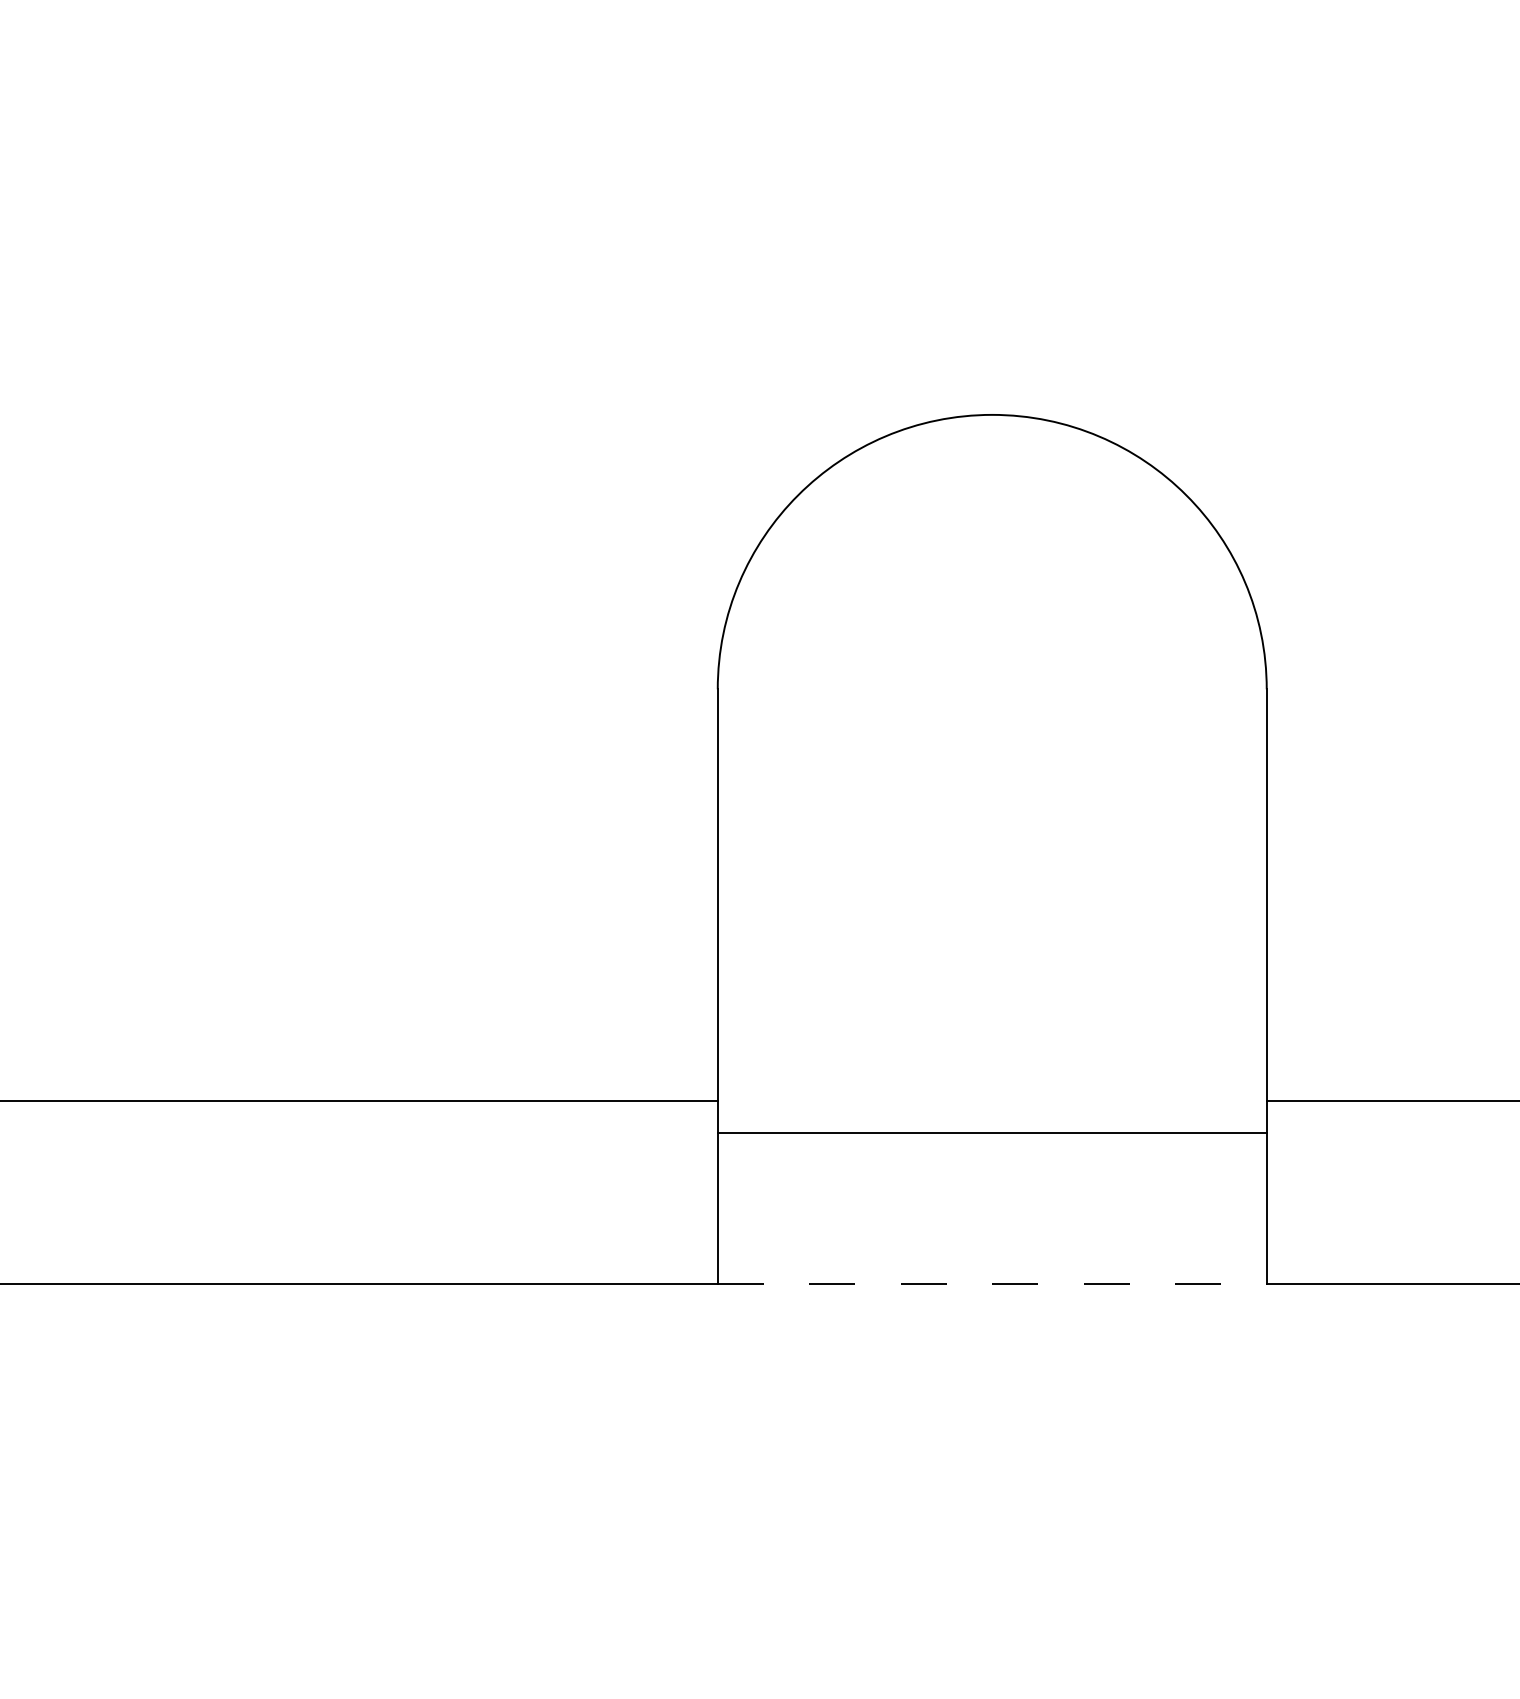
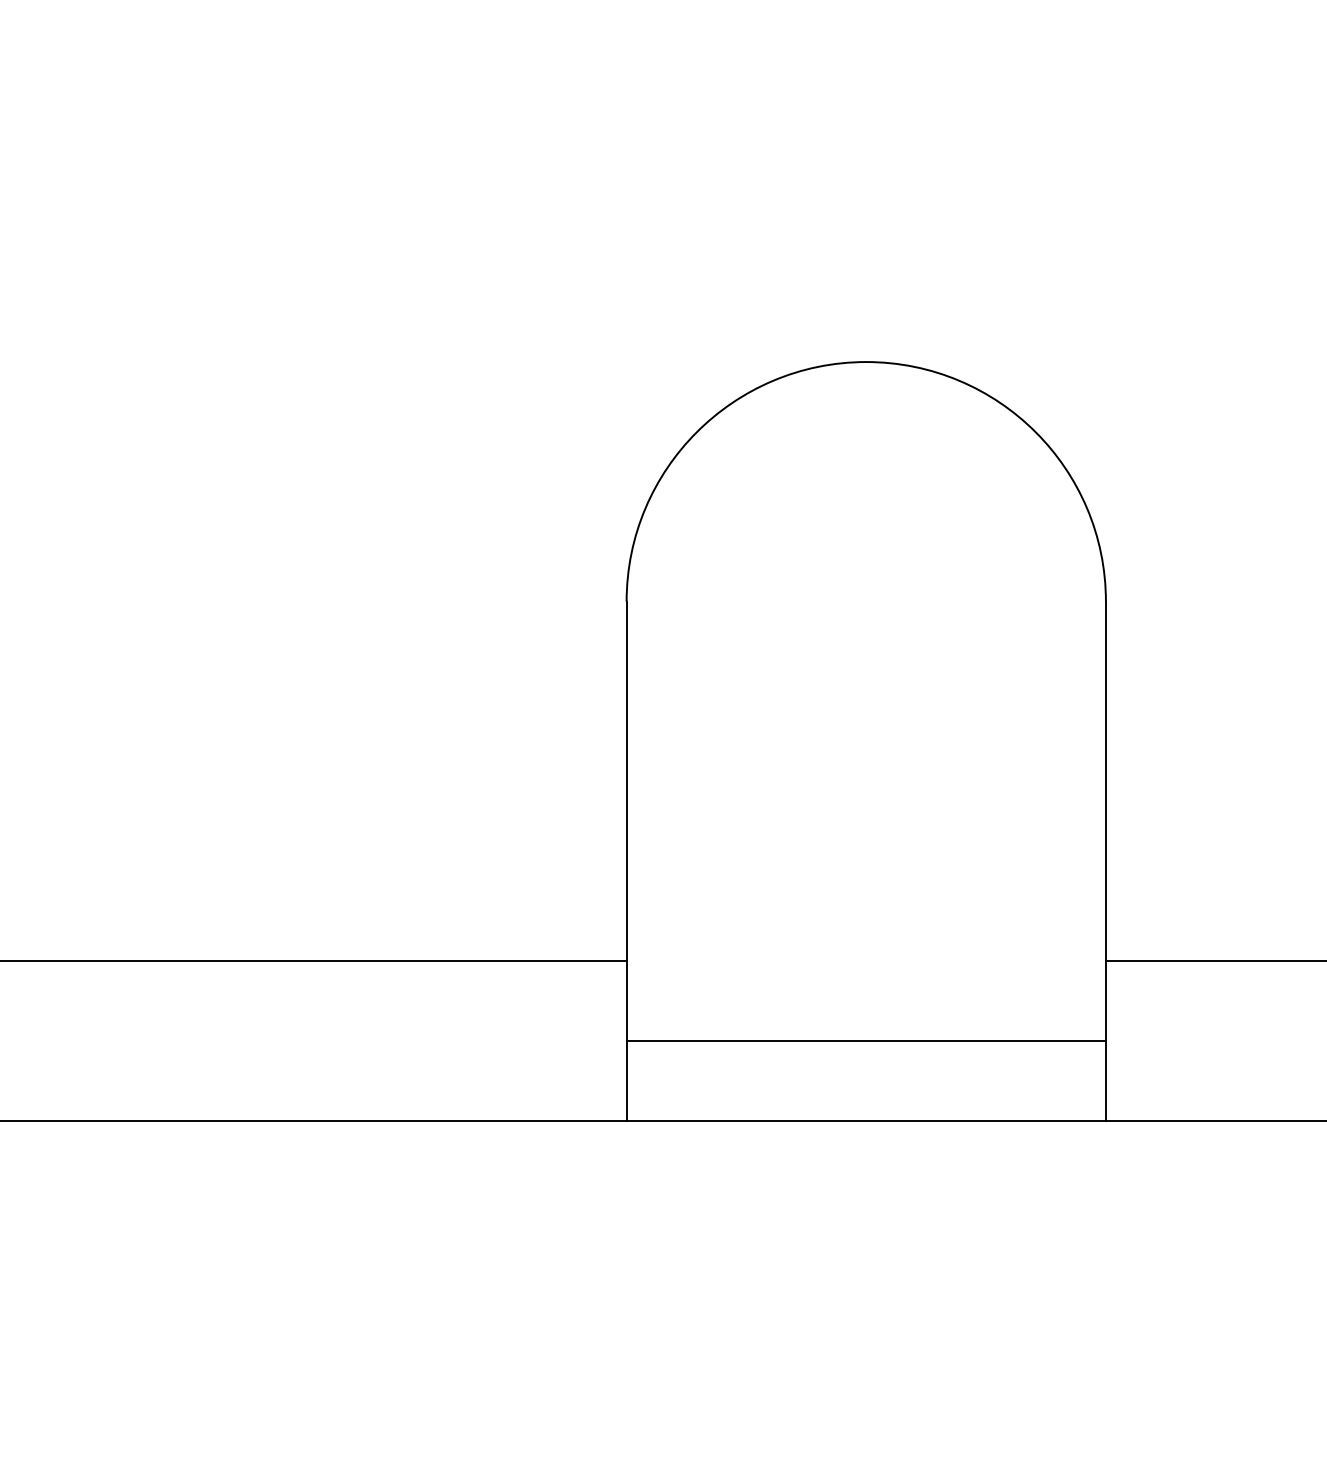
line: (991, 1132) -> (865, 1040), moved
line: (992, 1284) -> (866, 1121), dashed -> solid

